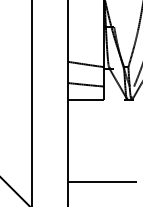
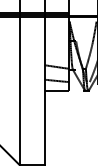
line: (101, 182) -> (67, 147), removed

